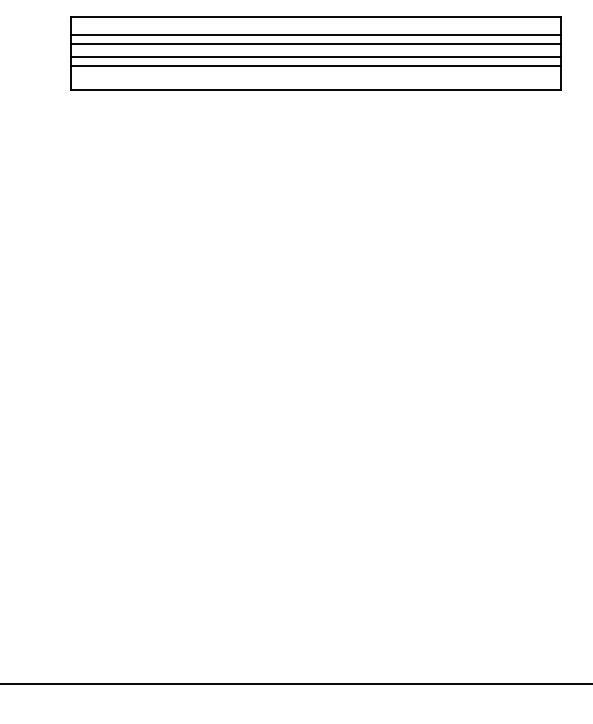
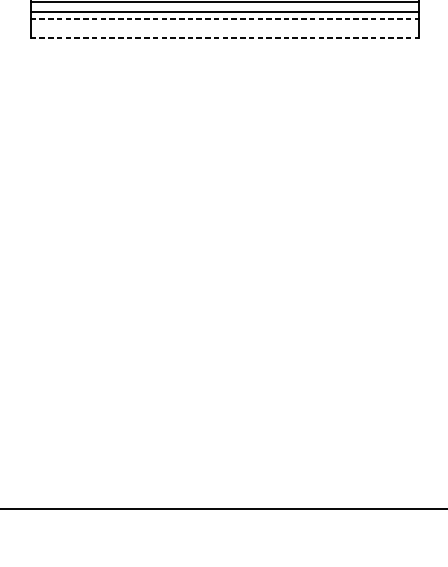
line: (316, 65) -> (225, 18), solid -> dashed
line: (316, 90) -> (225, 38), solid -> dashed

